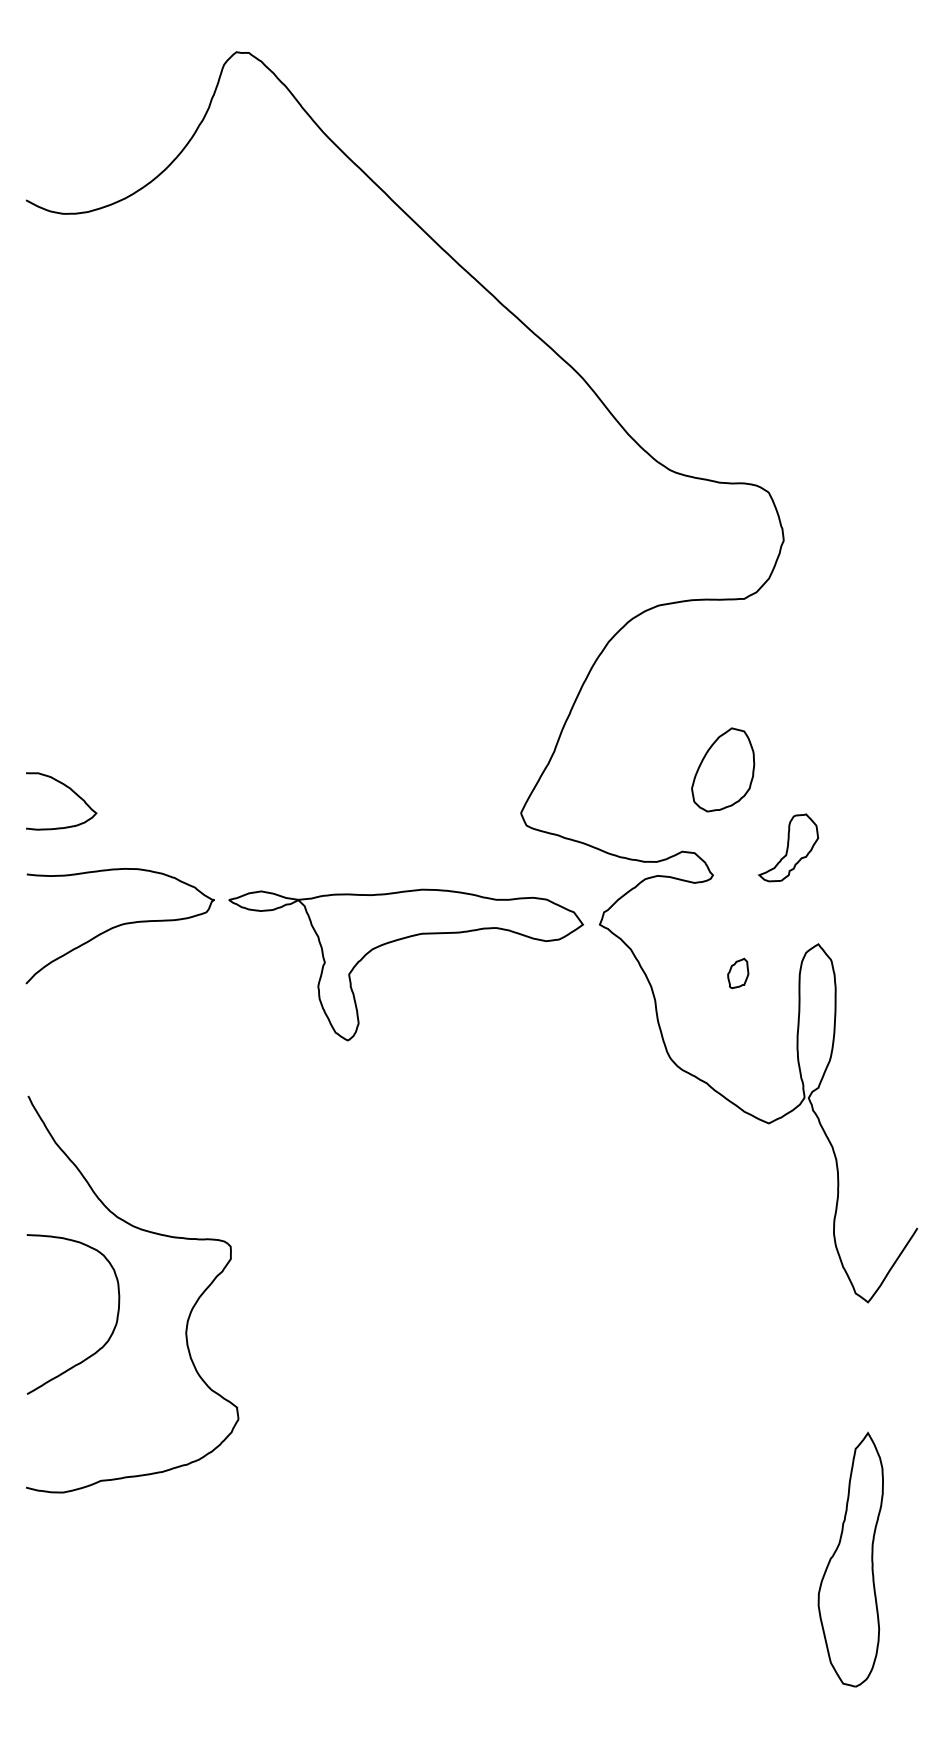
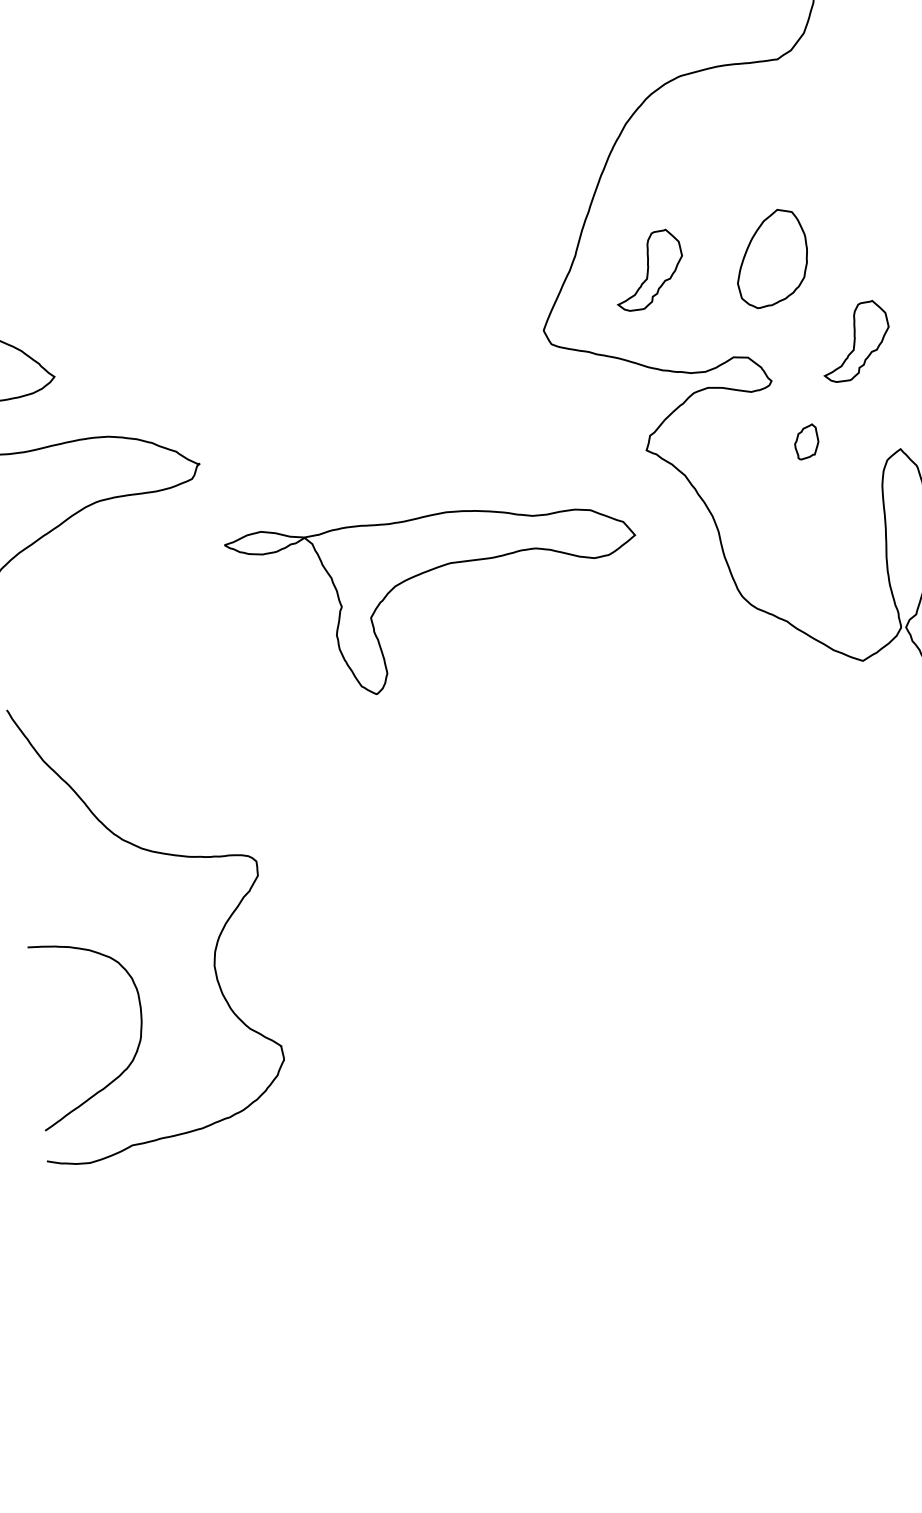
part: (616, 769) -> (648, 269), added
part: (400, 940) -> (426, 573), moved
part: (738, 973) -> (806, 441), moved
curve: (111, 1332) -> (135, 1050), moved

